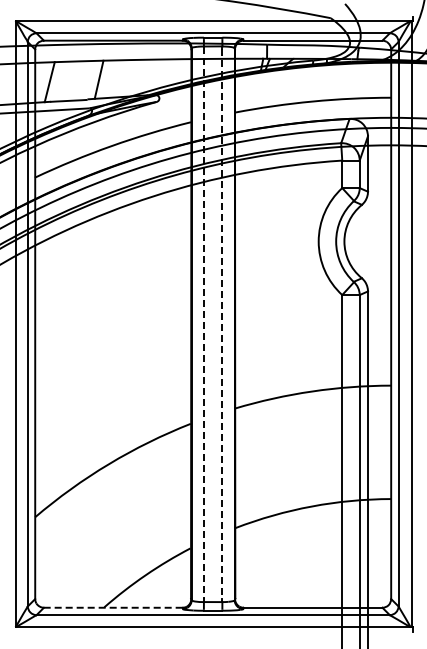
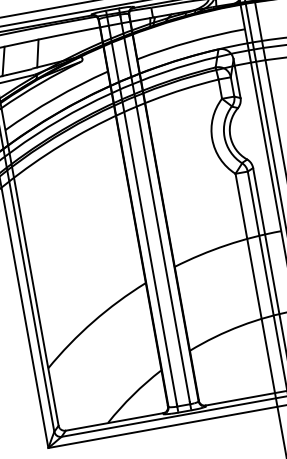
line: (203, 323) -> (141, 211), dashed -> solid
line: (222, 324) -> (155, 209), dashed -> solid
line: (112, 607) -> (113, 421), dashed -> solid

